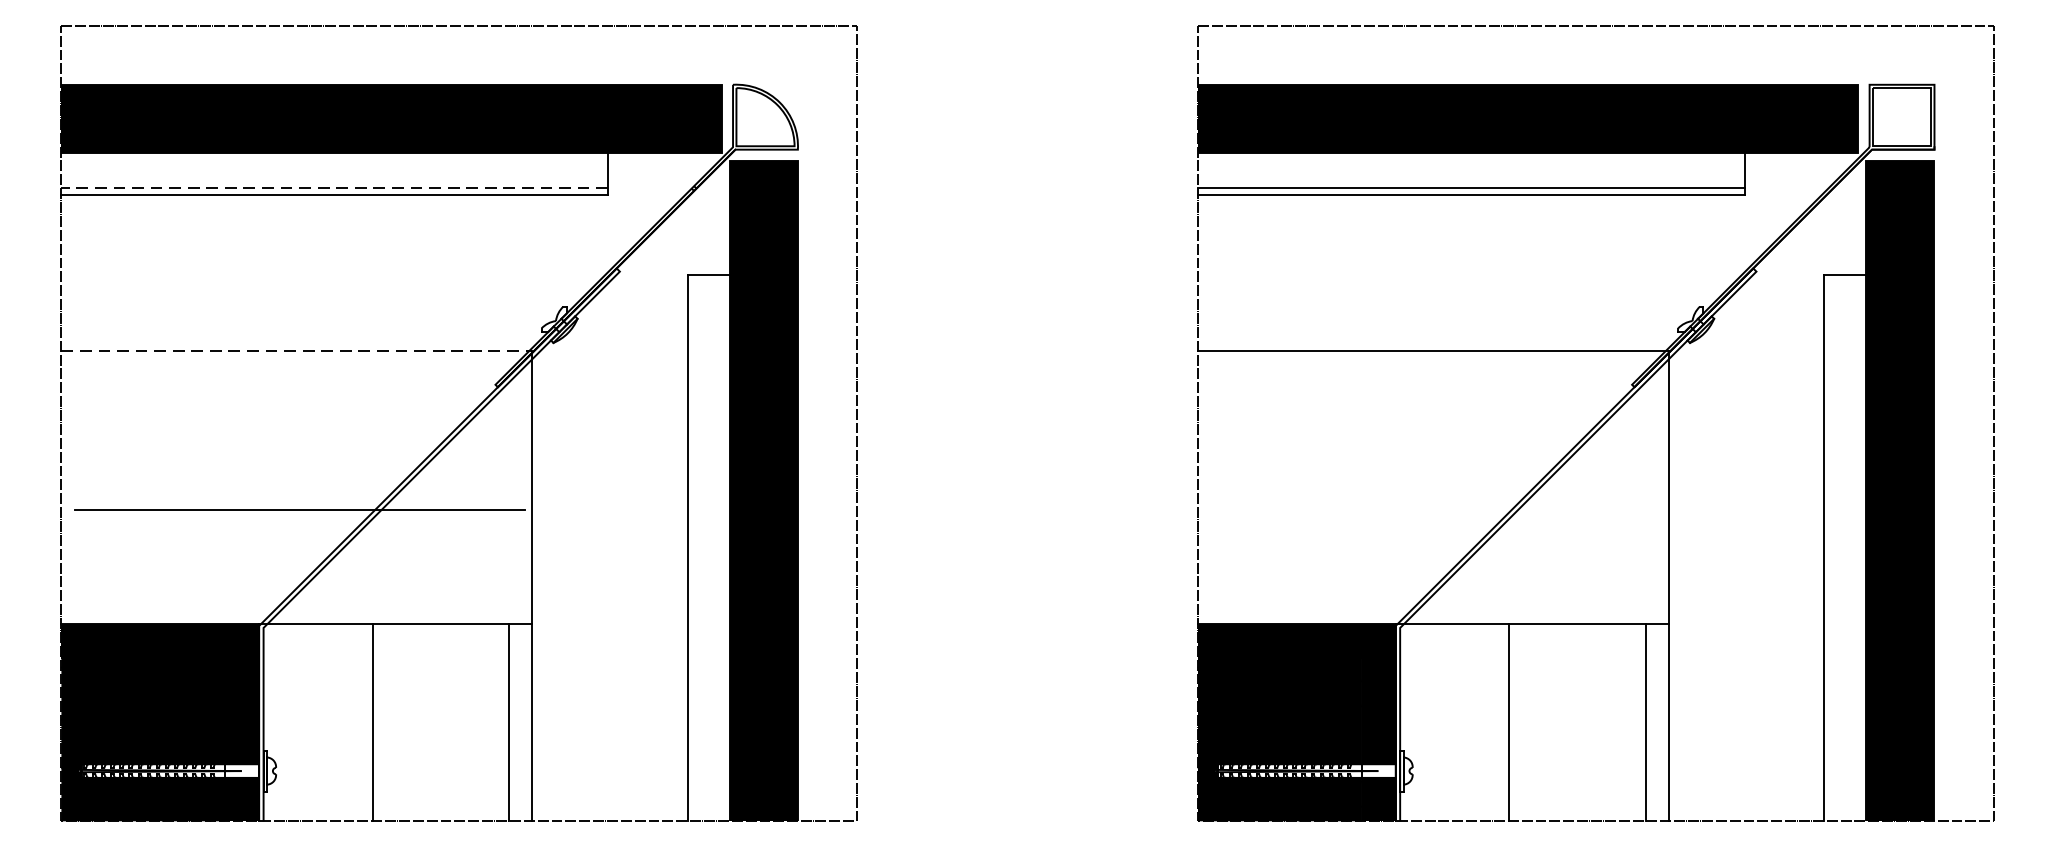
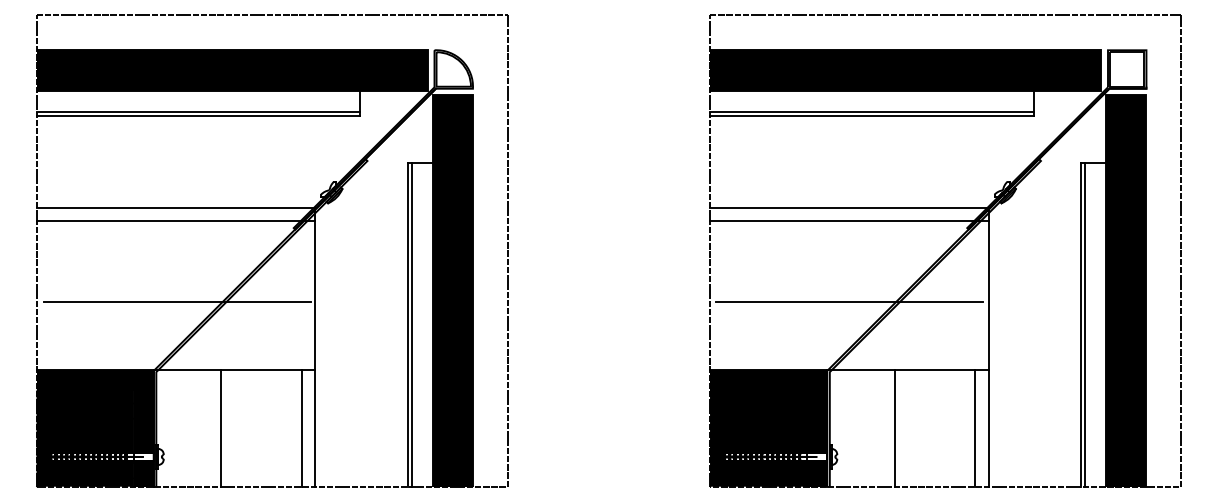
line: (334, 188) -> (198, 111), dashed -> solid
line: (297, 350) -> (176, 207), dashed -> solid
line: (295, 373) -> (175, 221), added
line: (1433, 373) -> (849, 221), added
line: (1433, 510) -> (849, 302), added
line: (694, 547) -> (411, 324), added
line: (1831, 547) -> (1085, 324), added

